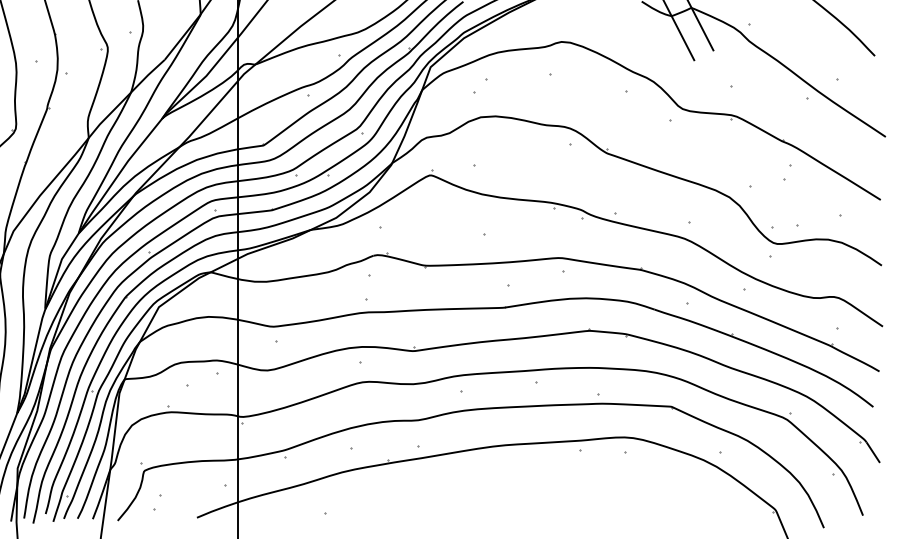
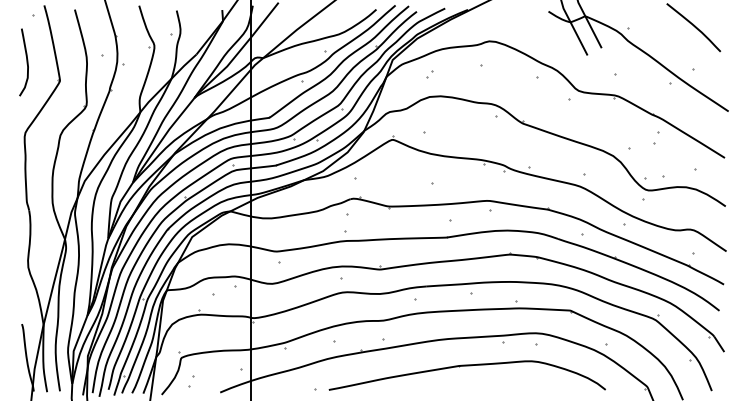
part: (480, 86) -> (429, 74), size x0.62
part: (530, 482) -> (466, 366), added

